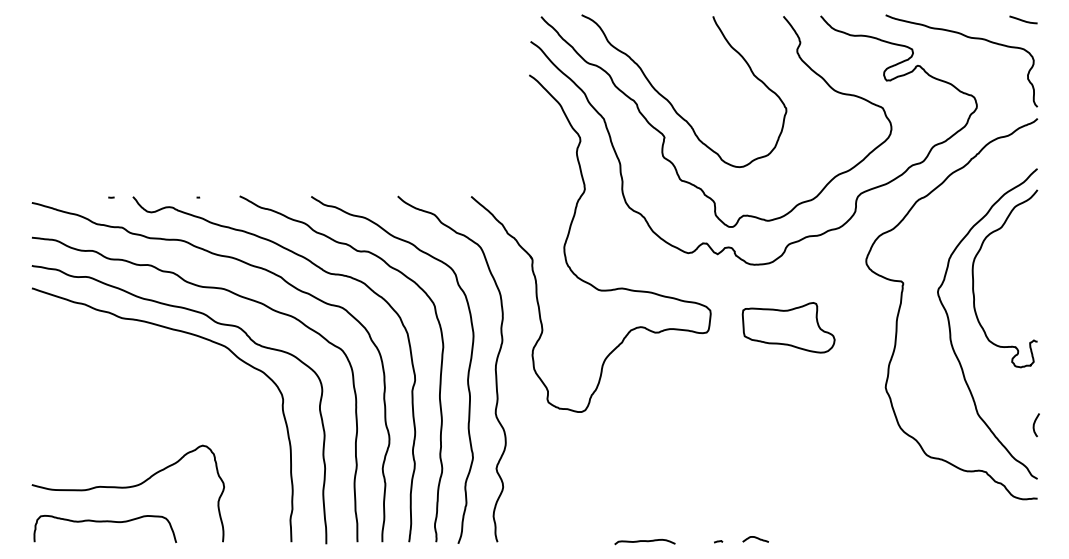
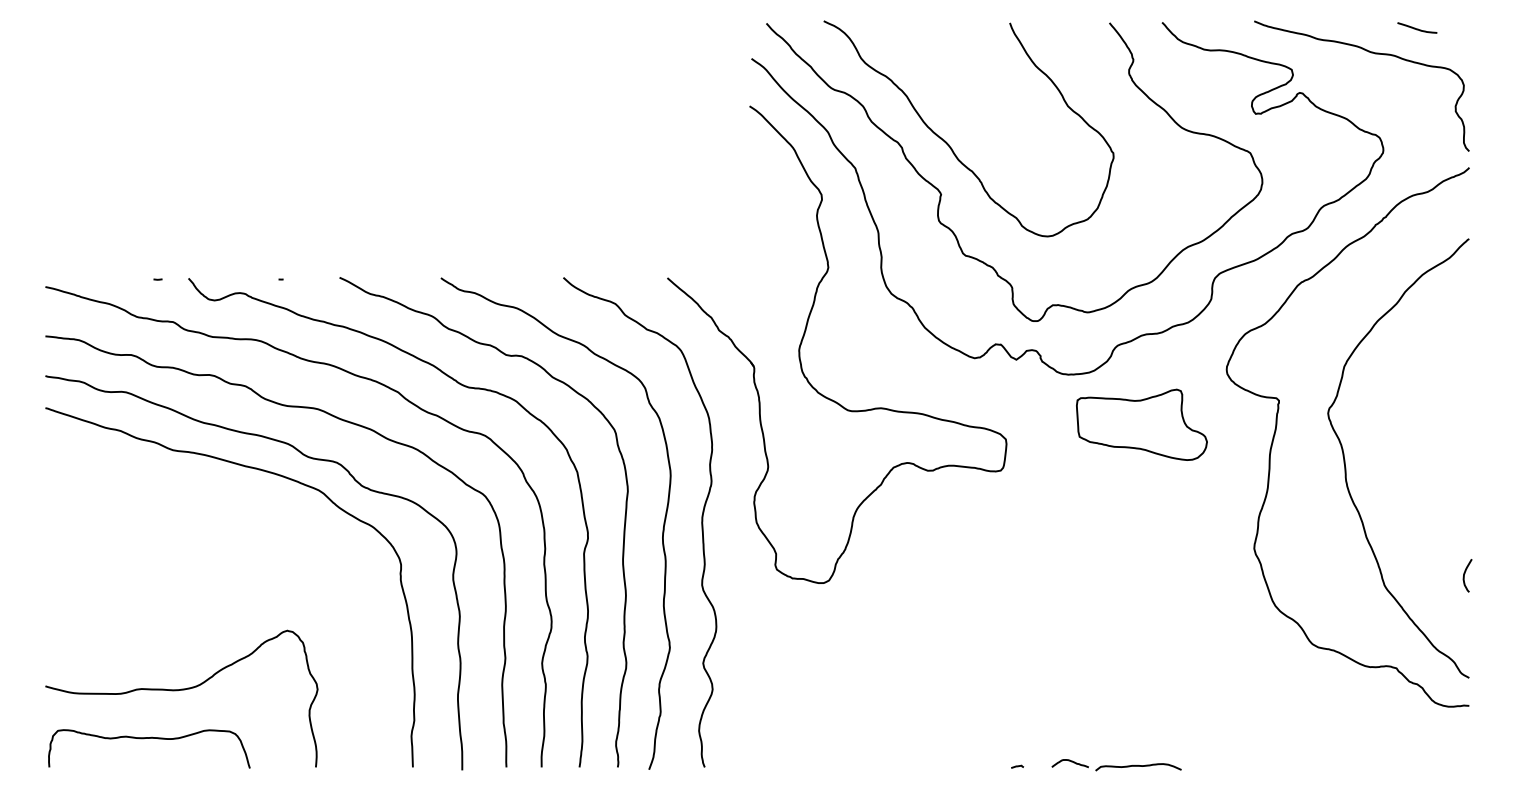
curve: (1023, 20) -> (1417, 28), moved
curve: (973, 278) -> (1378, 394), removed
part: (788, 327) -> (1141, 424), moved
curve: (1034, 423) -> (1465, 573), moved
curve: (645, 541) -> (1138, 766), moved

